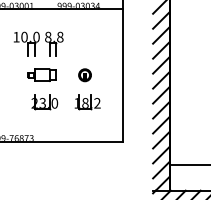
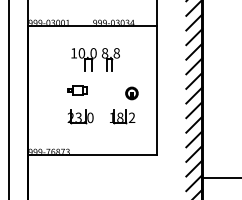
part: (38, 43) -> (95, 59), moved
part: (41, 75) -> (77, 90), size x0.7
part: (84, 75) -> (131, 93), moved

